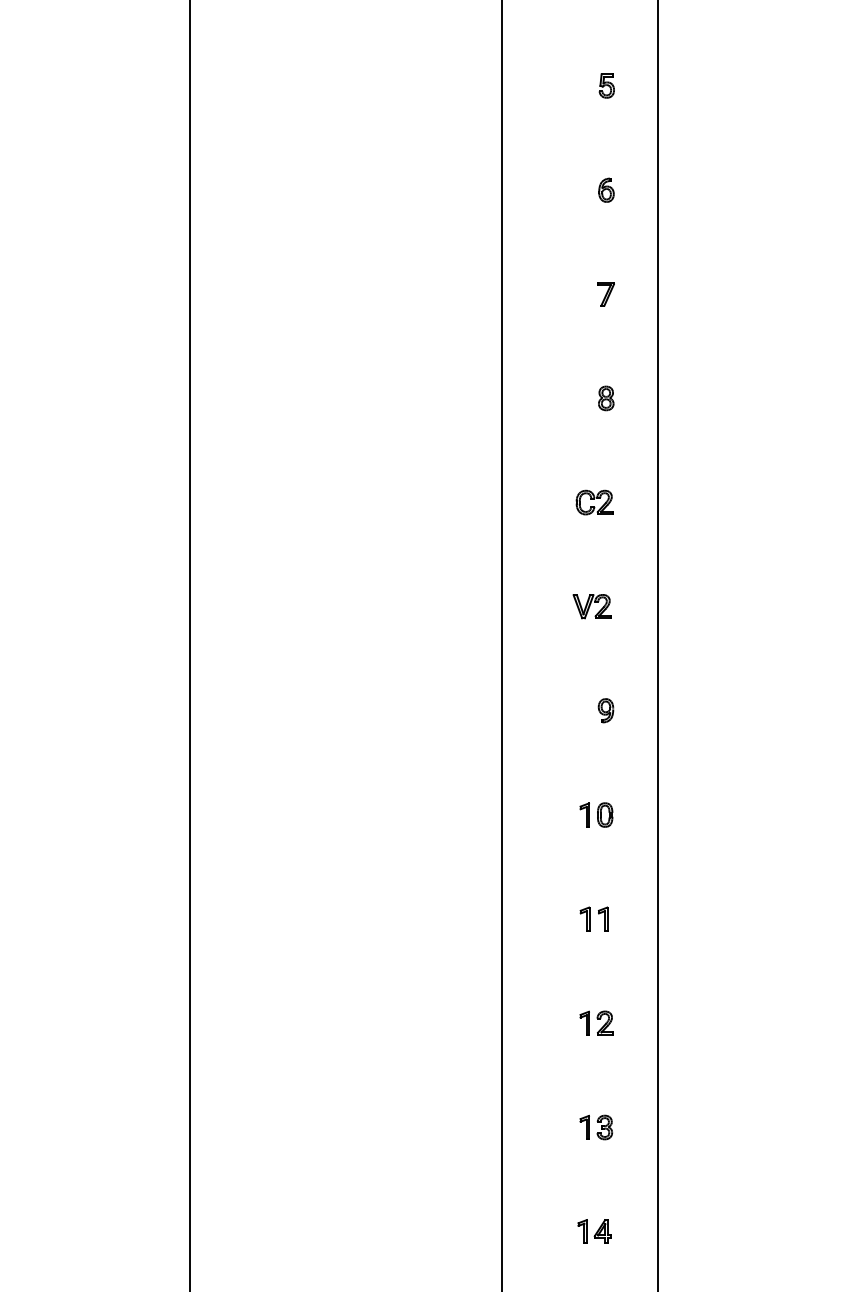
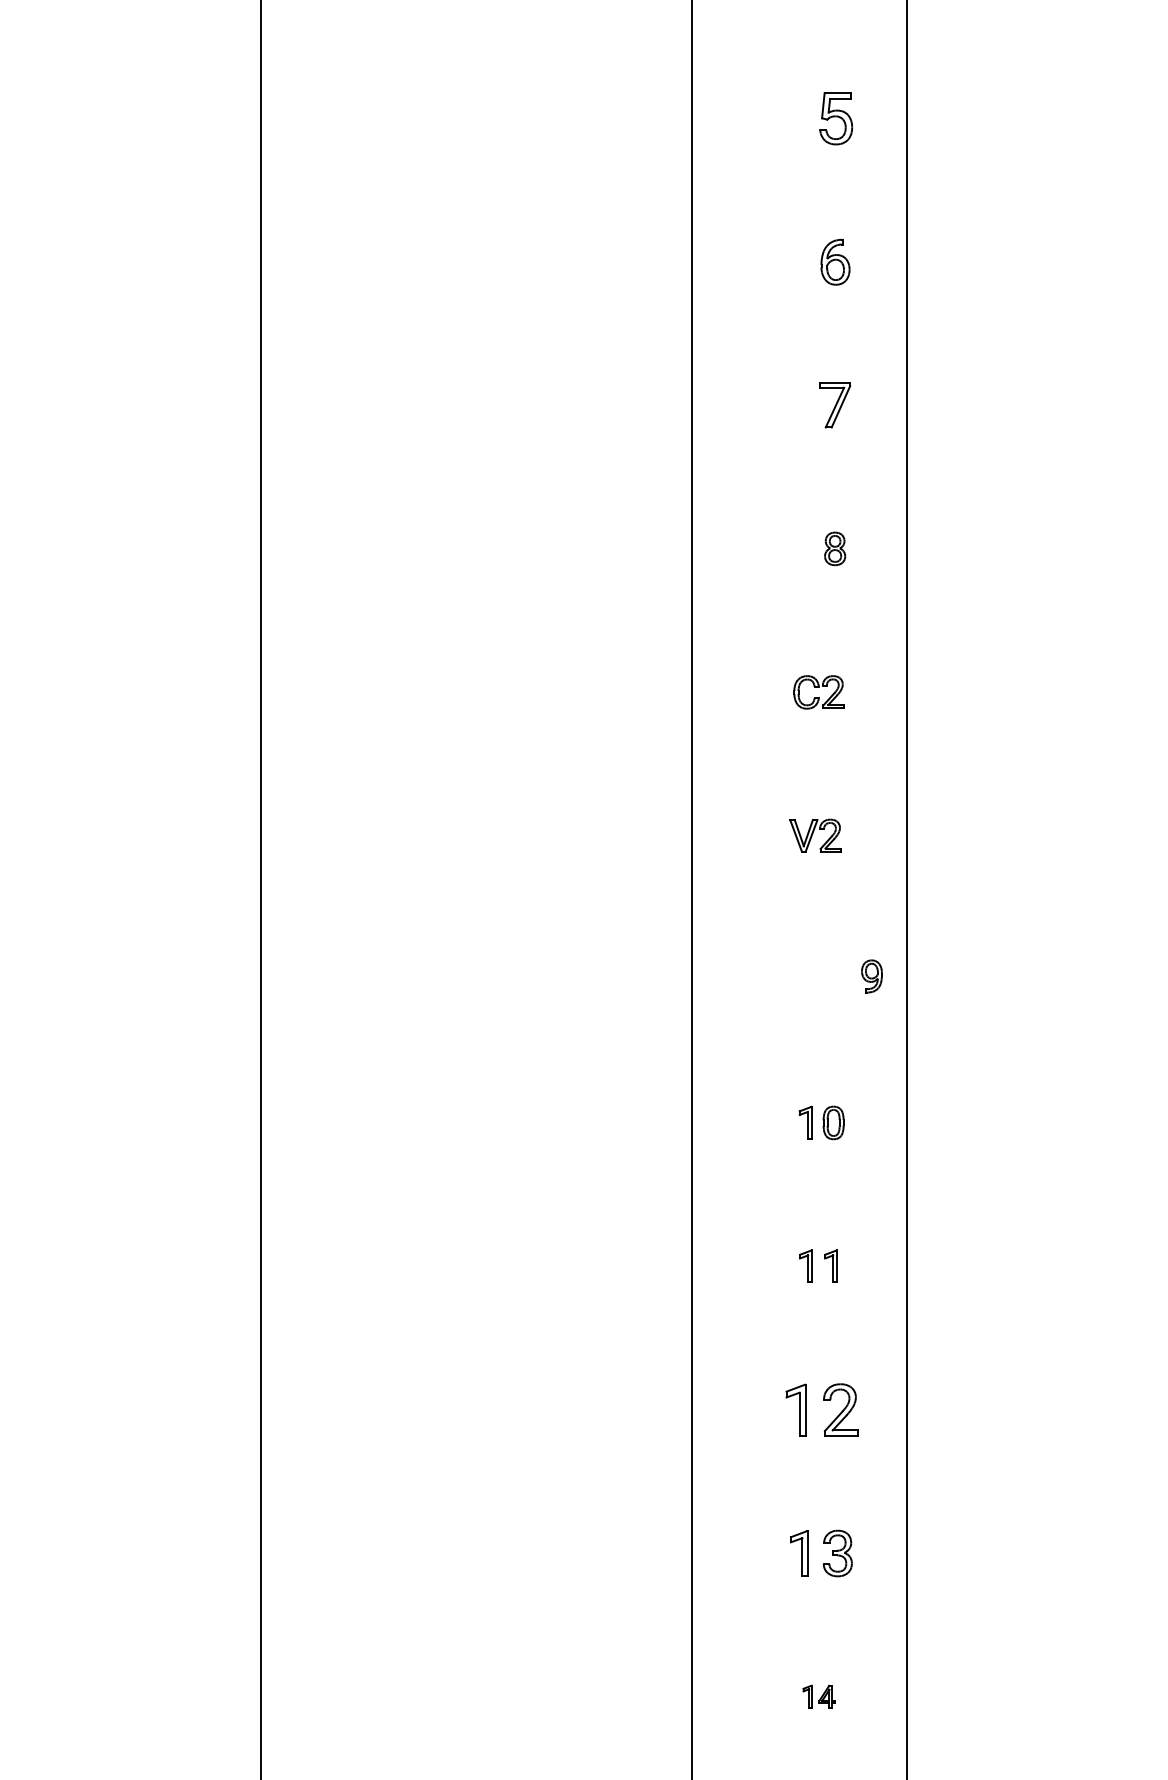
part: (606, 85) -> (835, 117), size x1.6
part: (606, 189) -> (835, 260), size x1.4
part: (605, 294) -> (834, 405), size x1.4
part: (605, 710) -> (871, 976), moved
part: (596, 1022) -> (821, 1408), size x1.6
part: (596, 1127) -> (821, 1553), size x1.4
part: (594, 1231) -> (818, 1696), size x0.7

